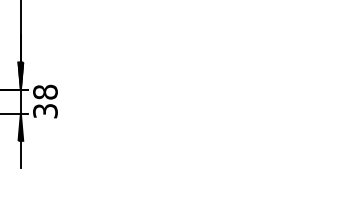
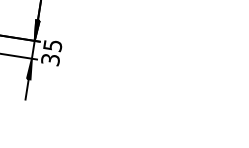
text: (45, 91) -> (52, 45), 38 -> 35

